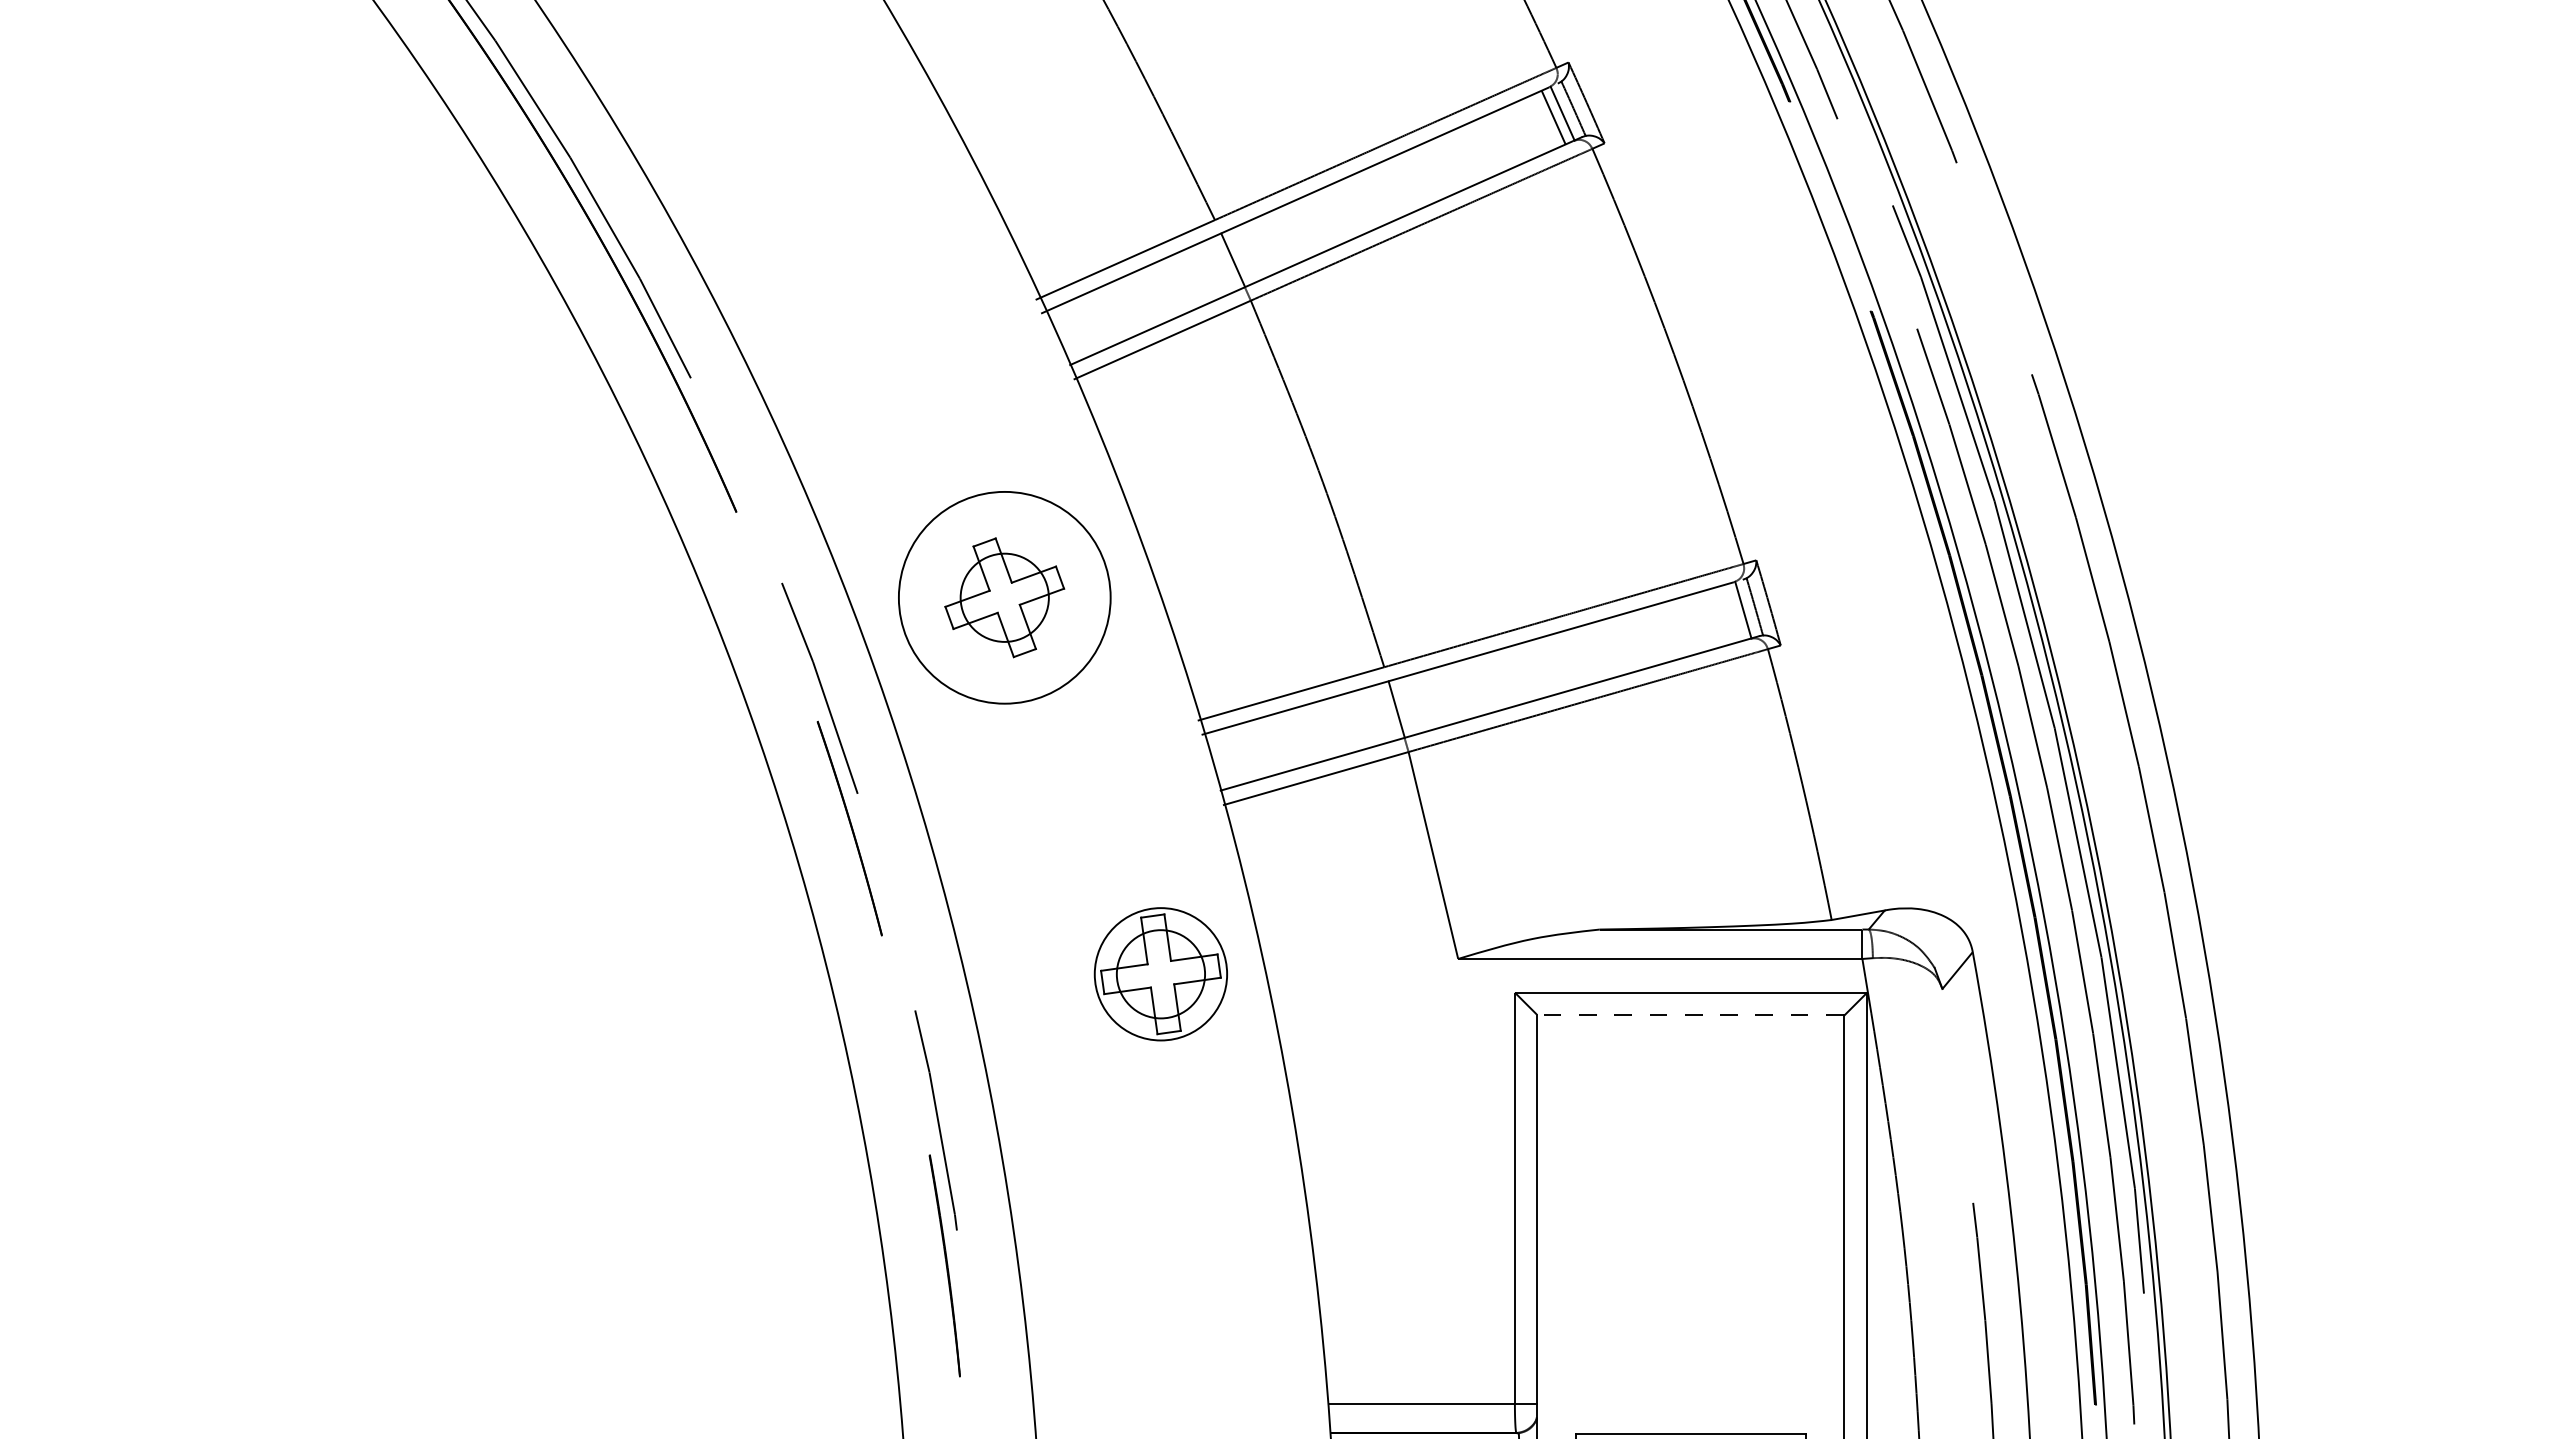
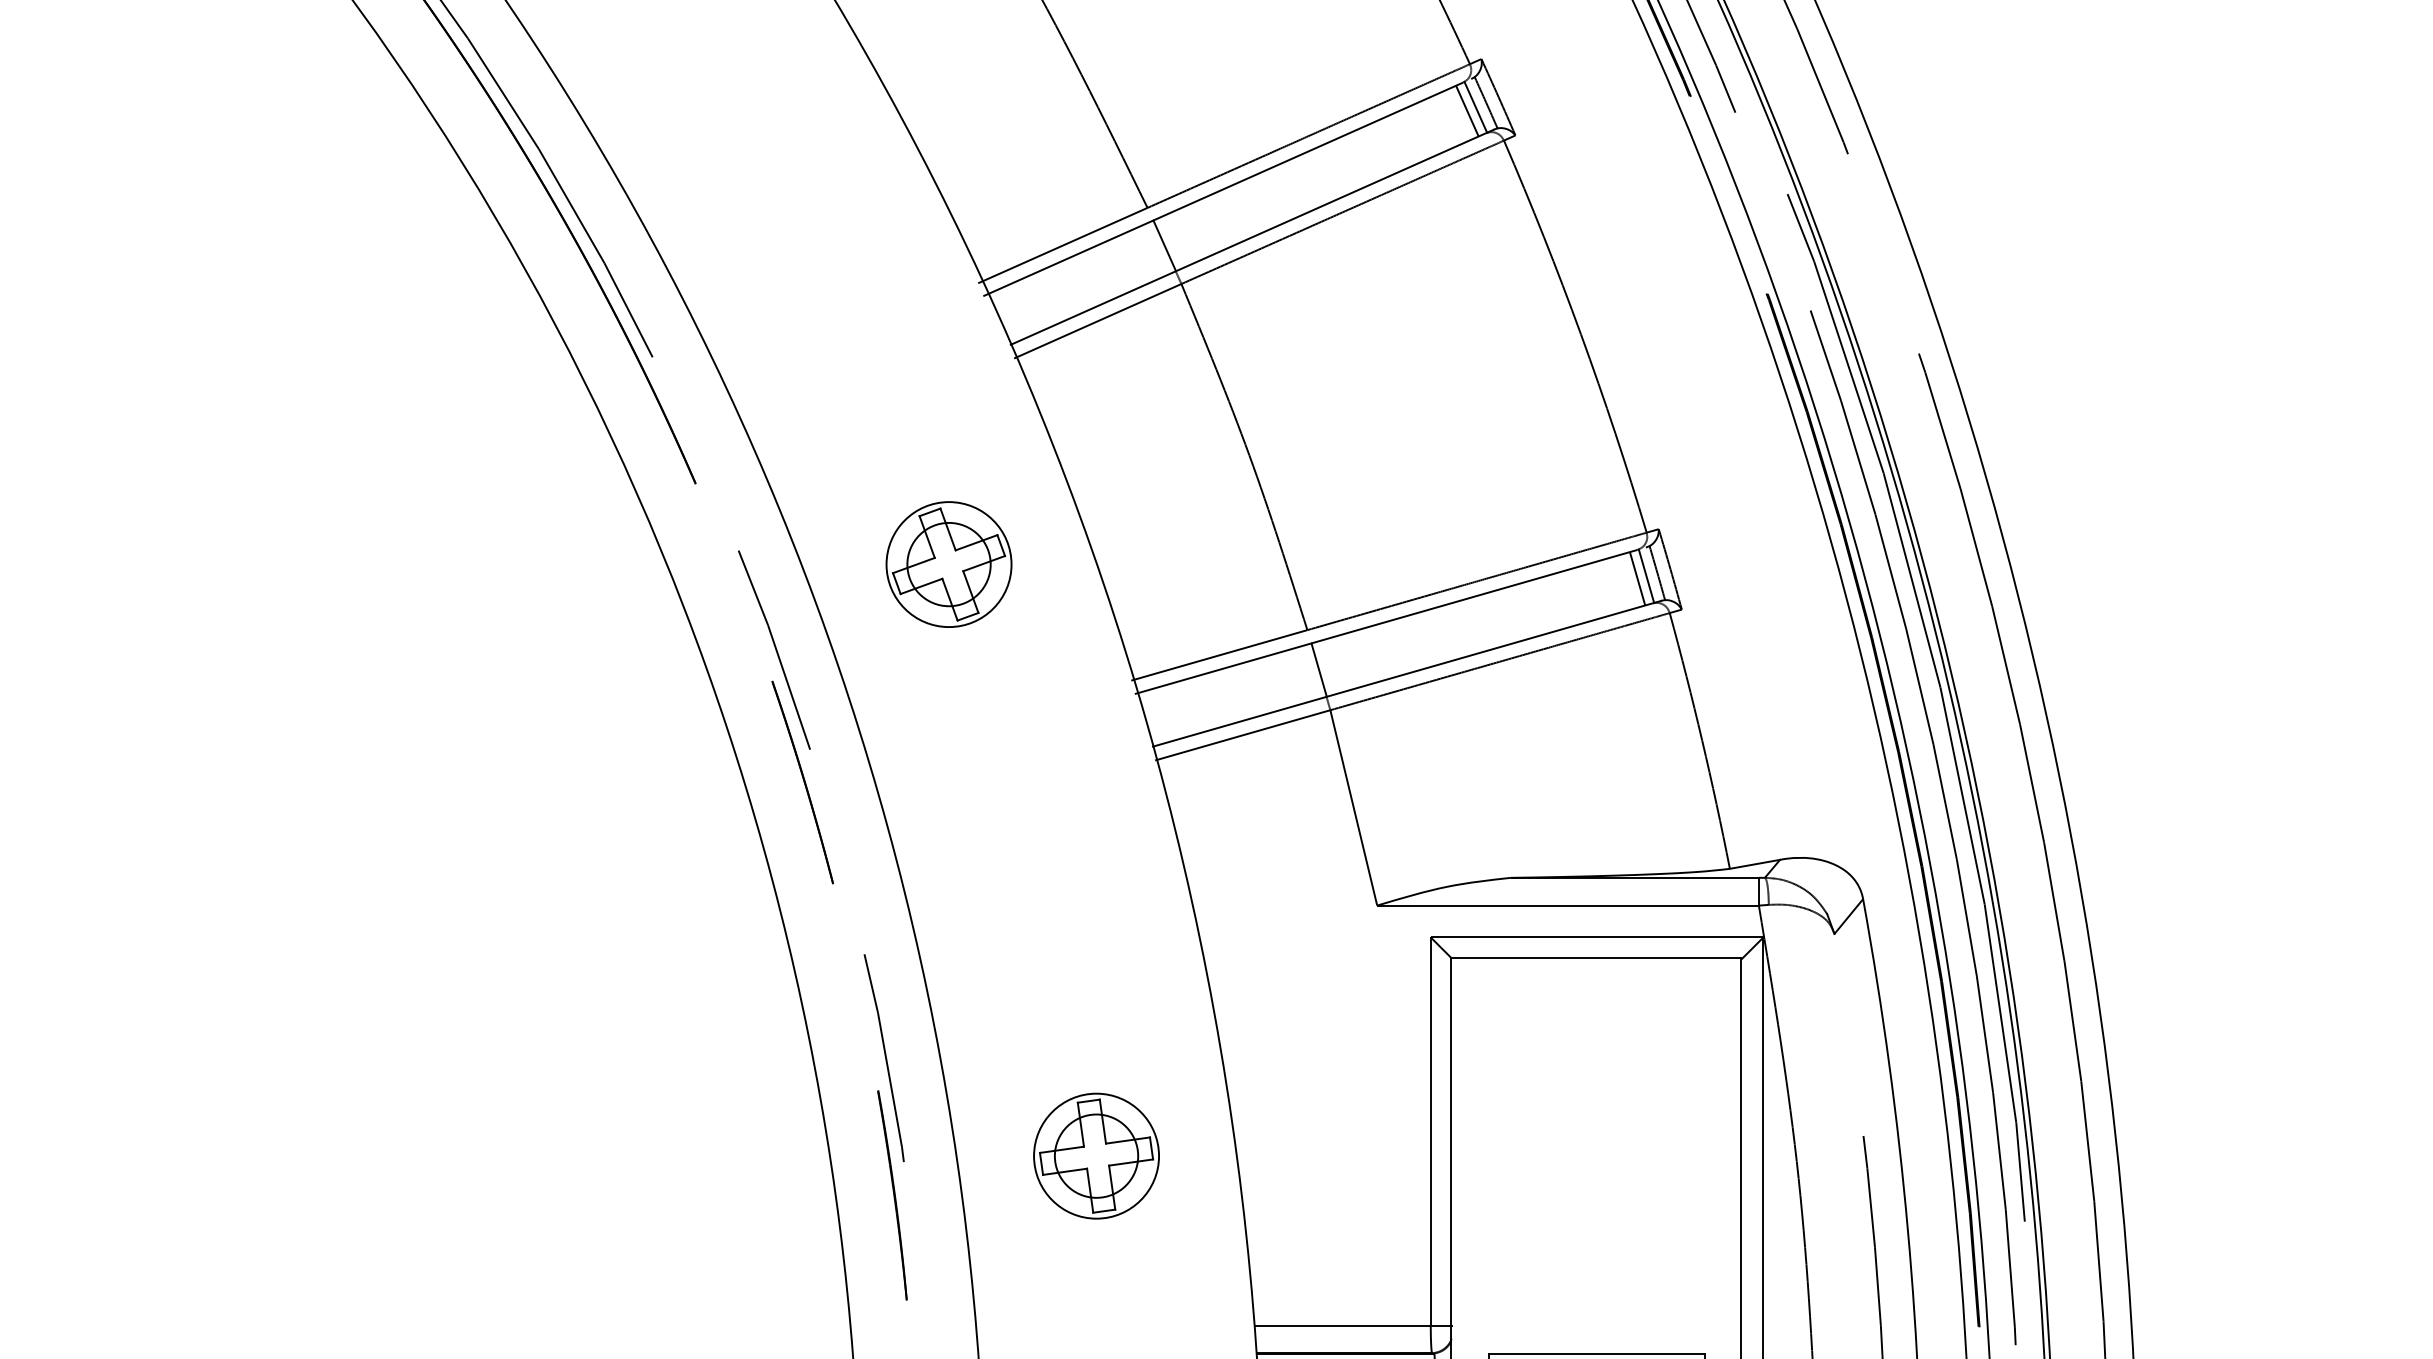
circle: (1004, 597) -> (948, 564), size x0.62
line: (1733, 612) -> (1637, 578), added
part: (1160, 974) -> (1096, 1156), moved
line: (1689, 1014) -> (1595, 958), dashed -> solid

